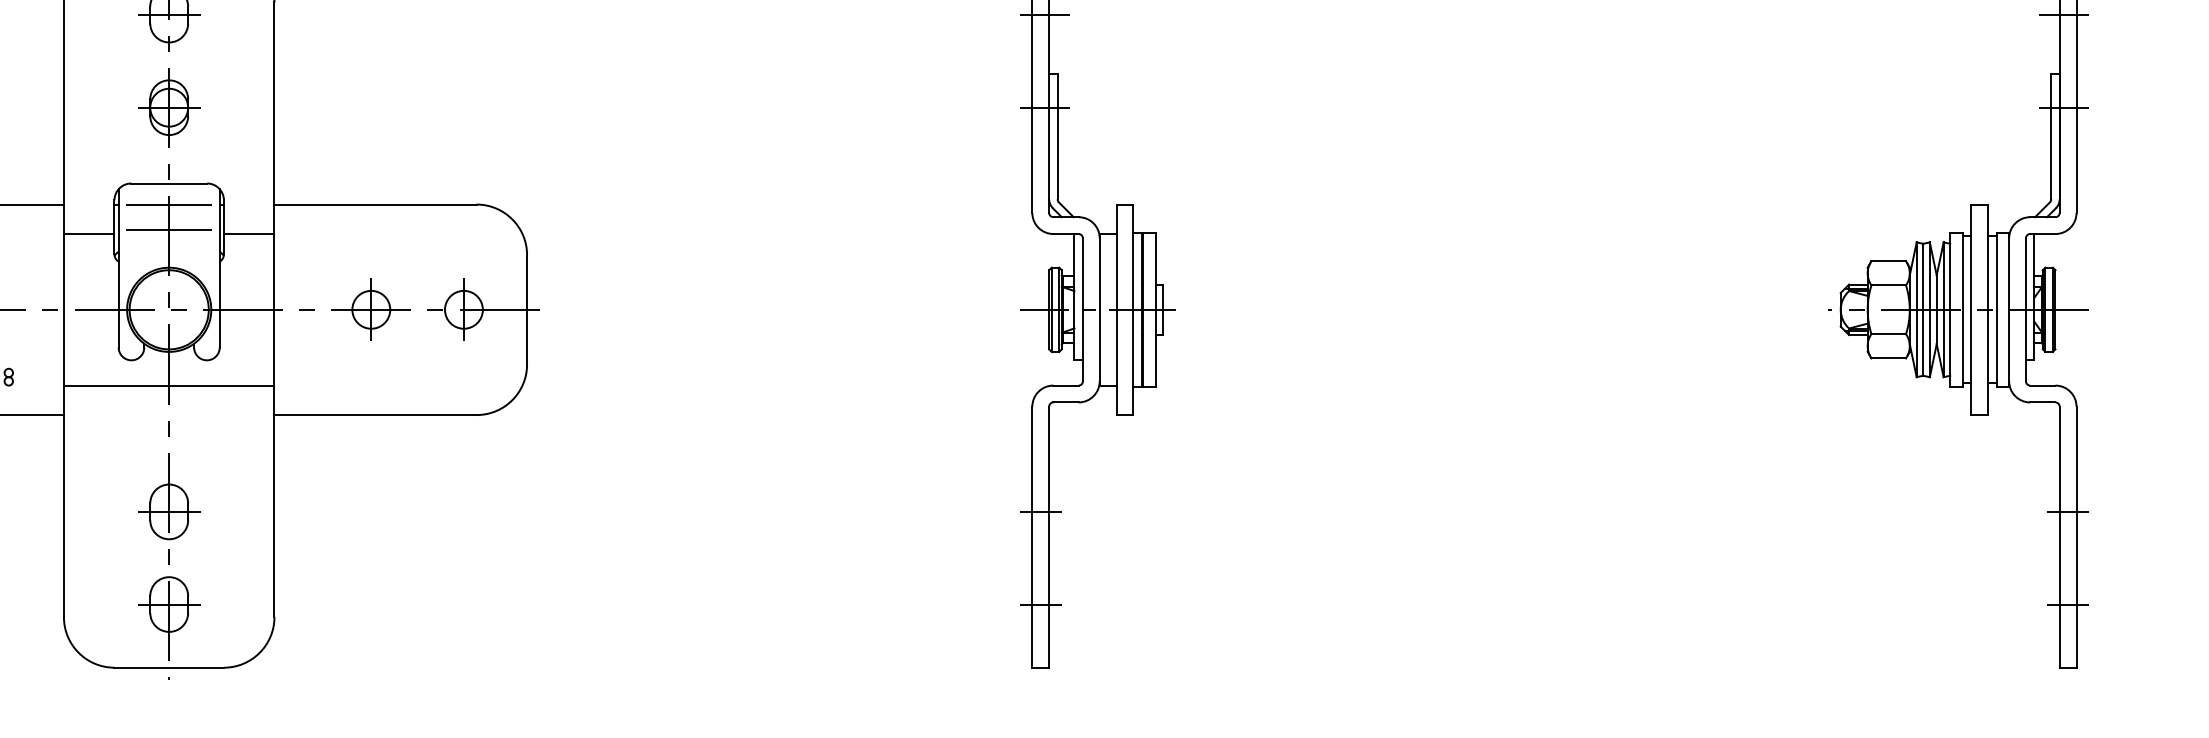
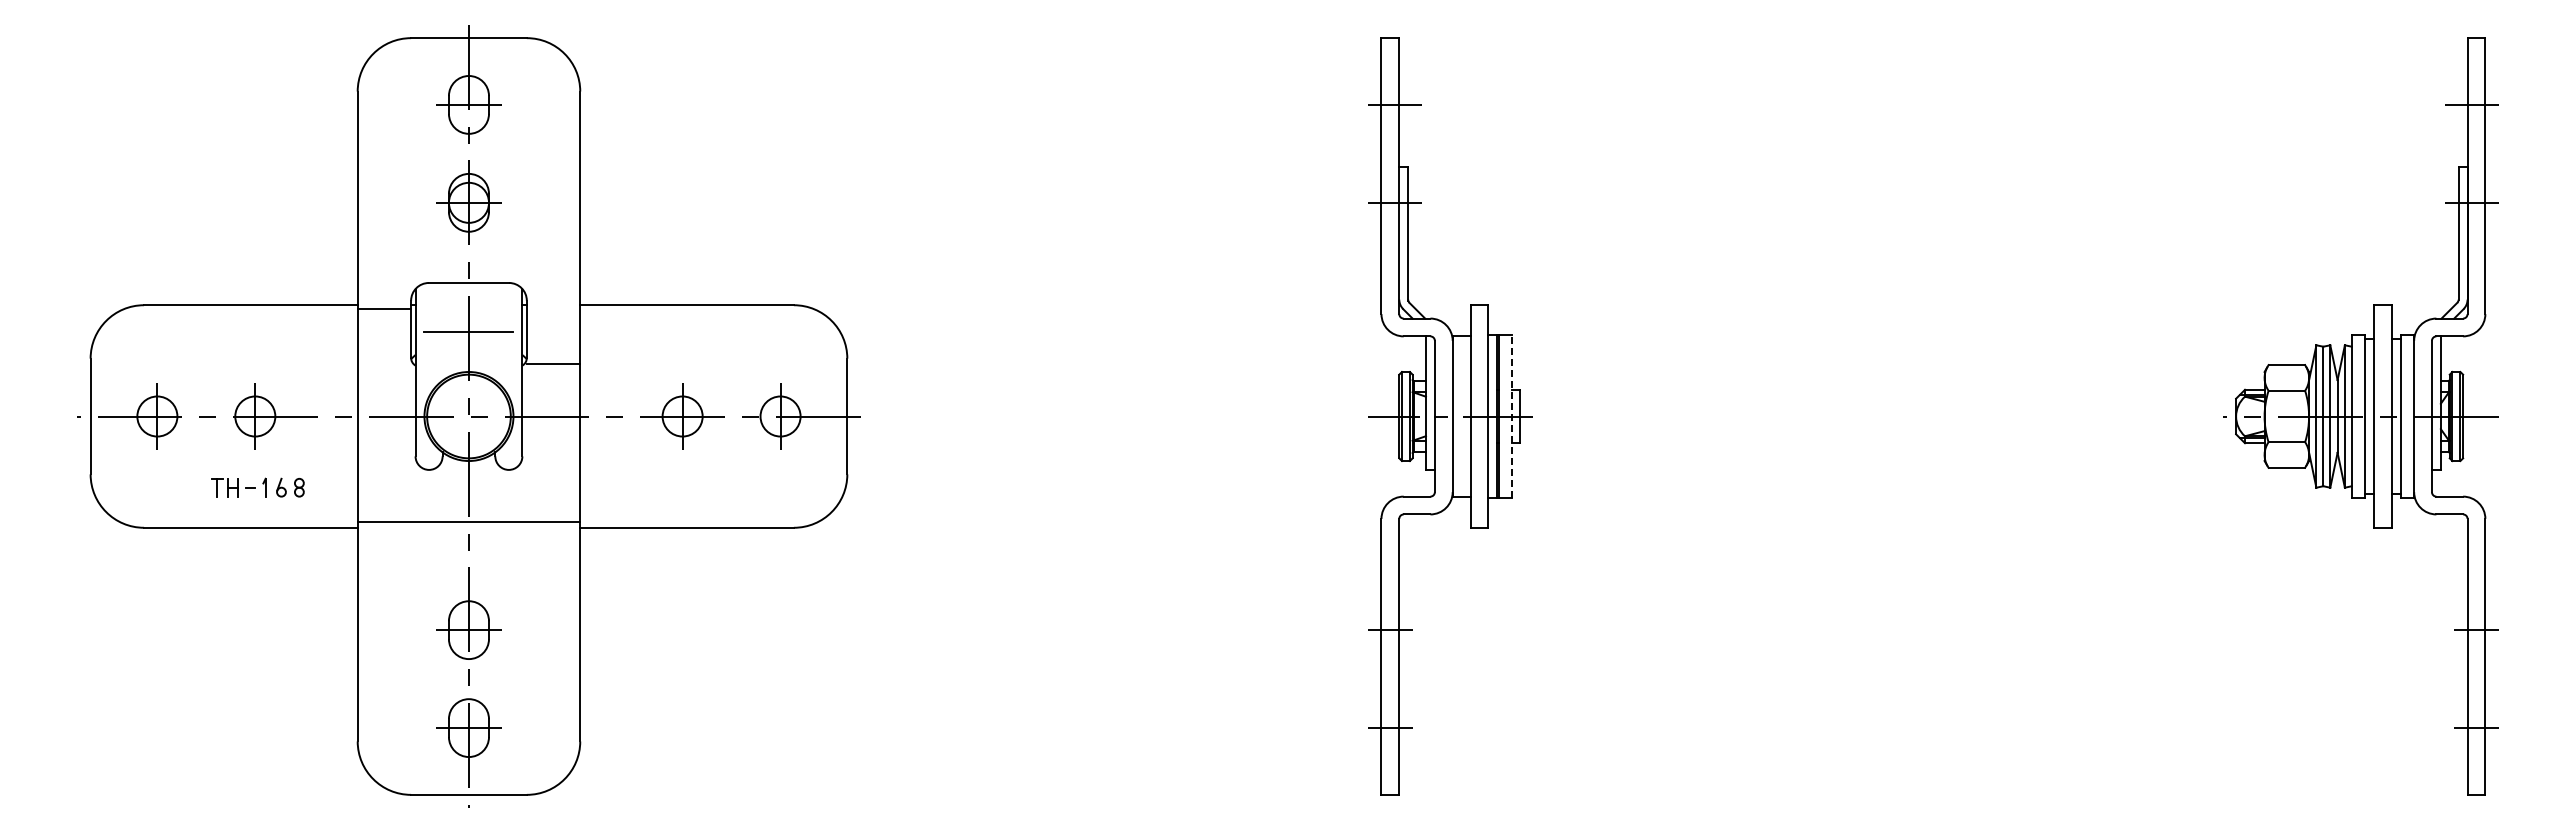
line: (168, 204) -> (468, 305), removed
line: (89, 234) -> (384, 309), moved
line: (249, 234) -> (553, 364), moved
line: (1155, 309) -> (1511, 416), solid -> dashed
line: (168, 385) -> (468, 521), moved

